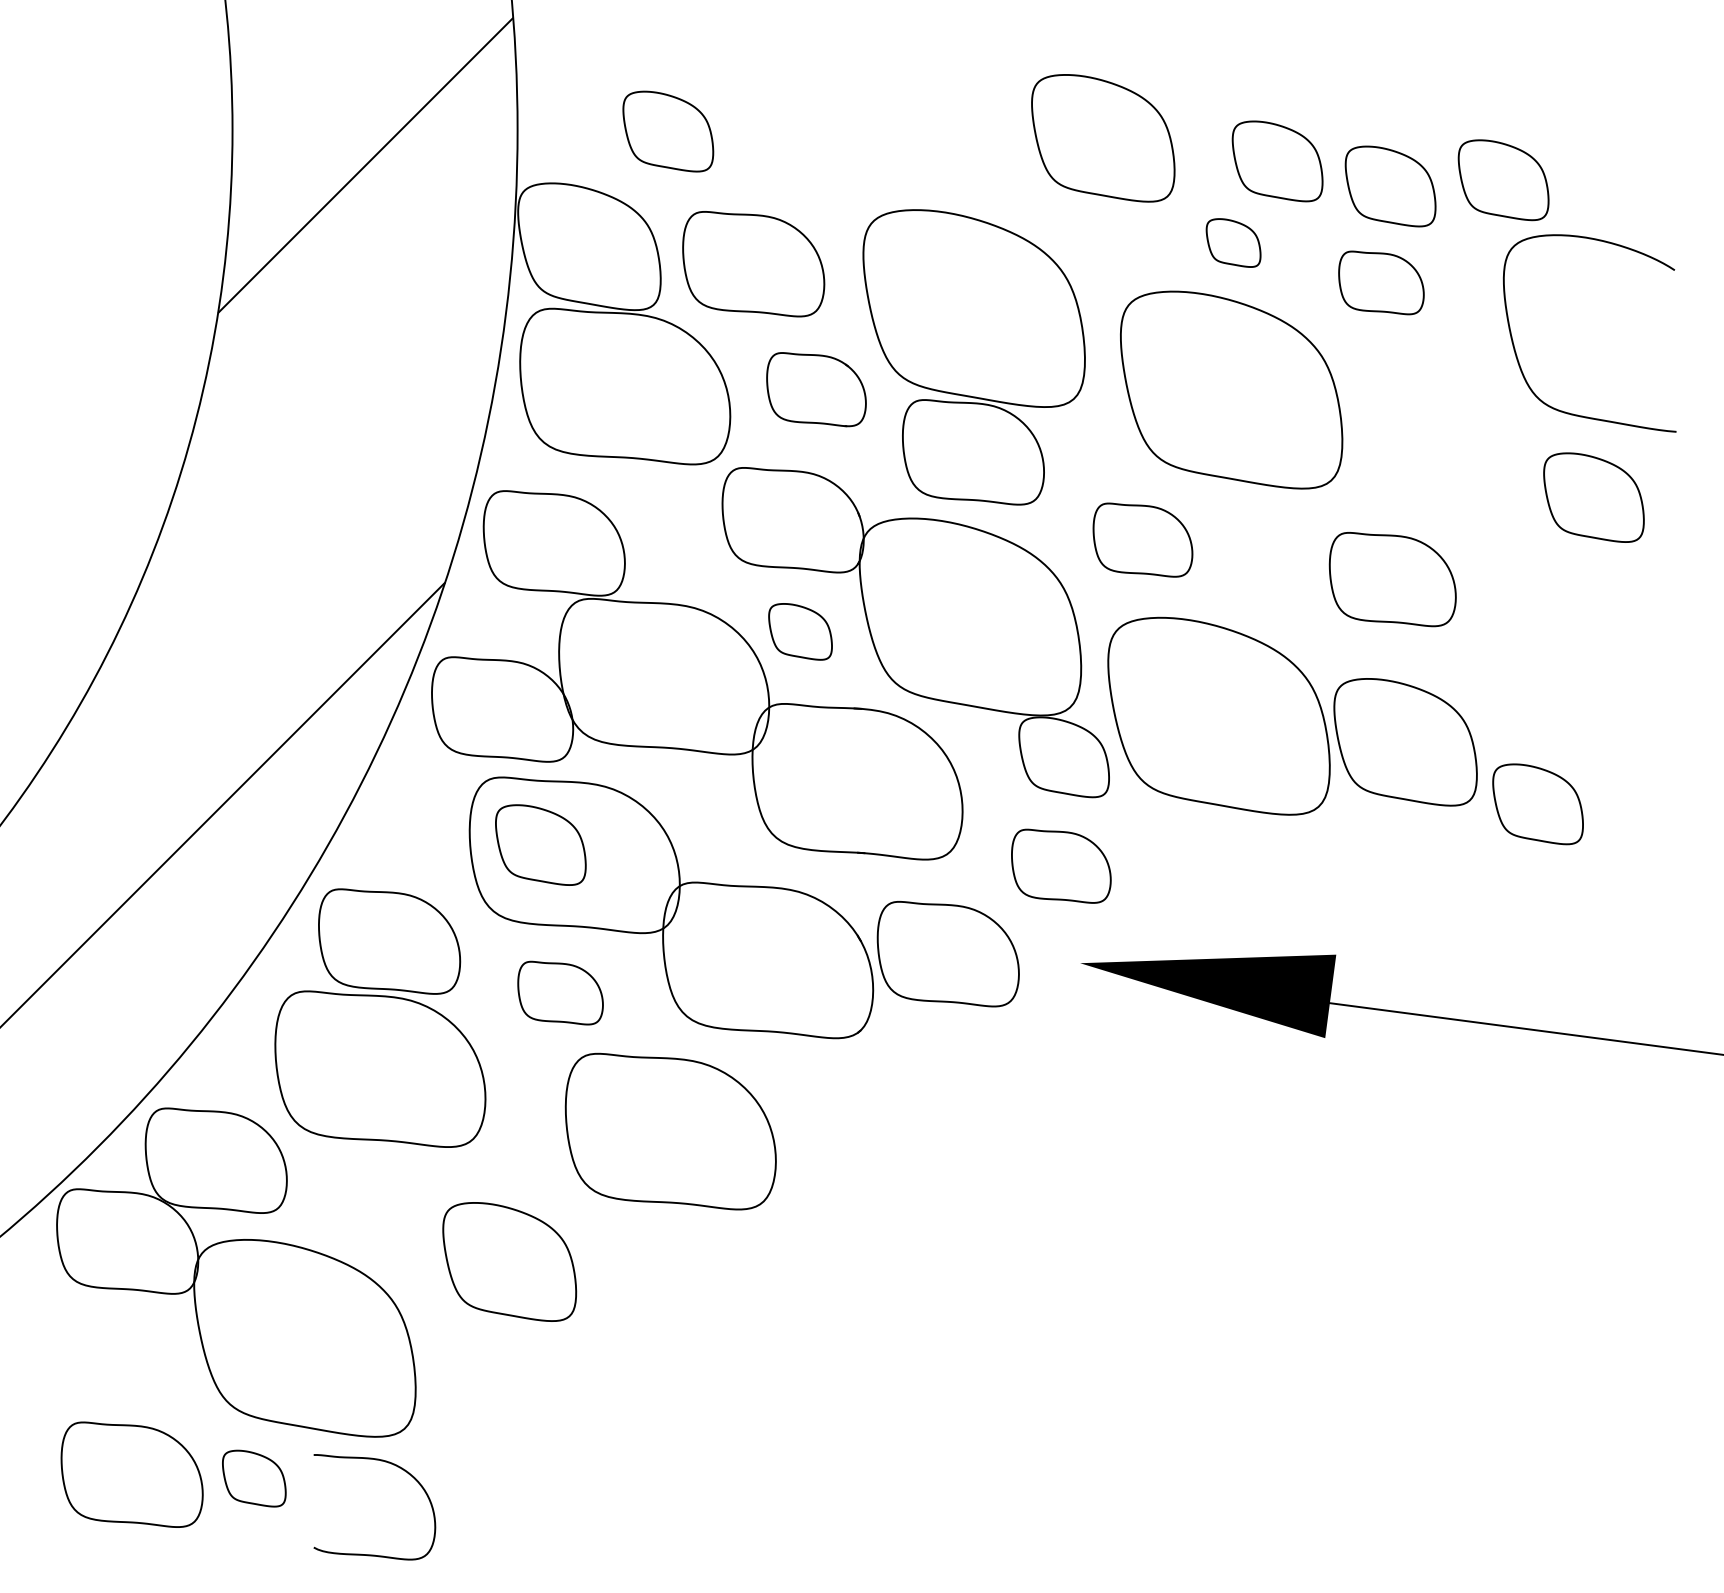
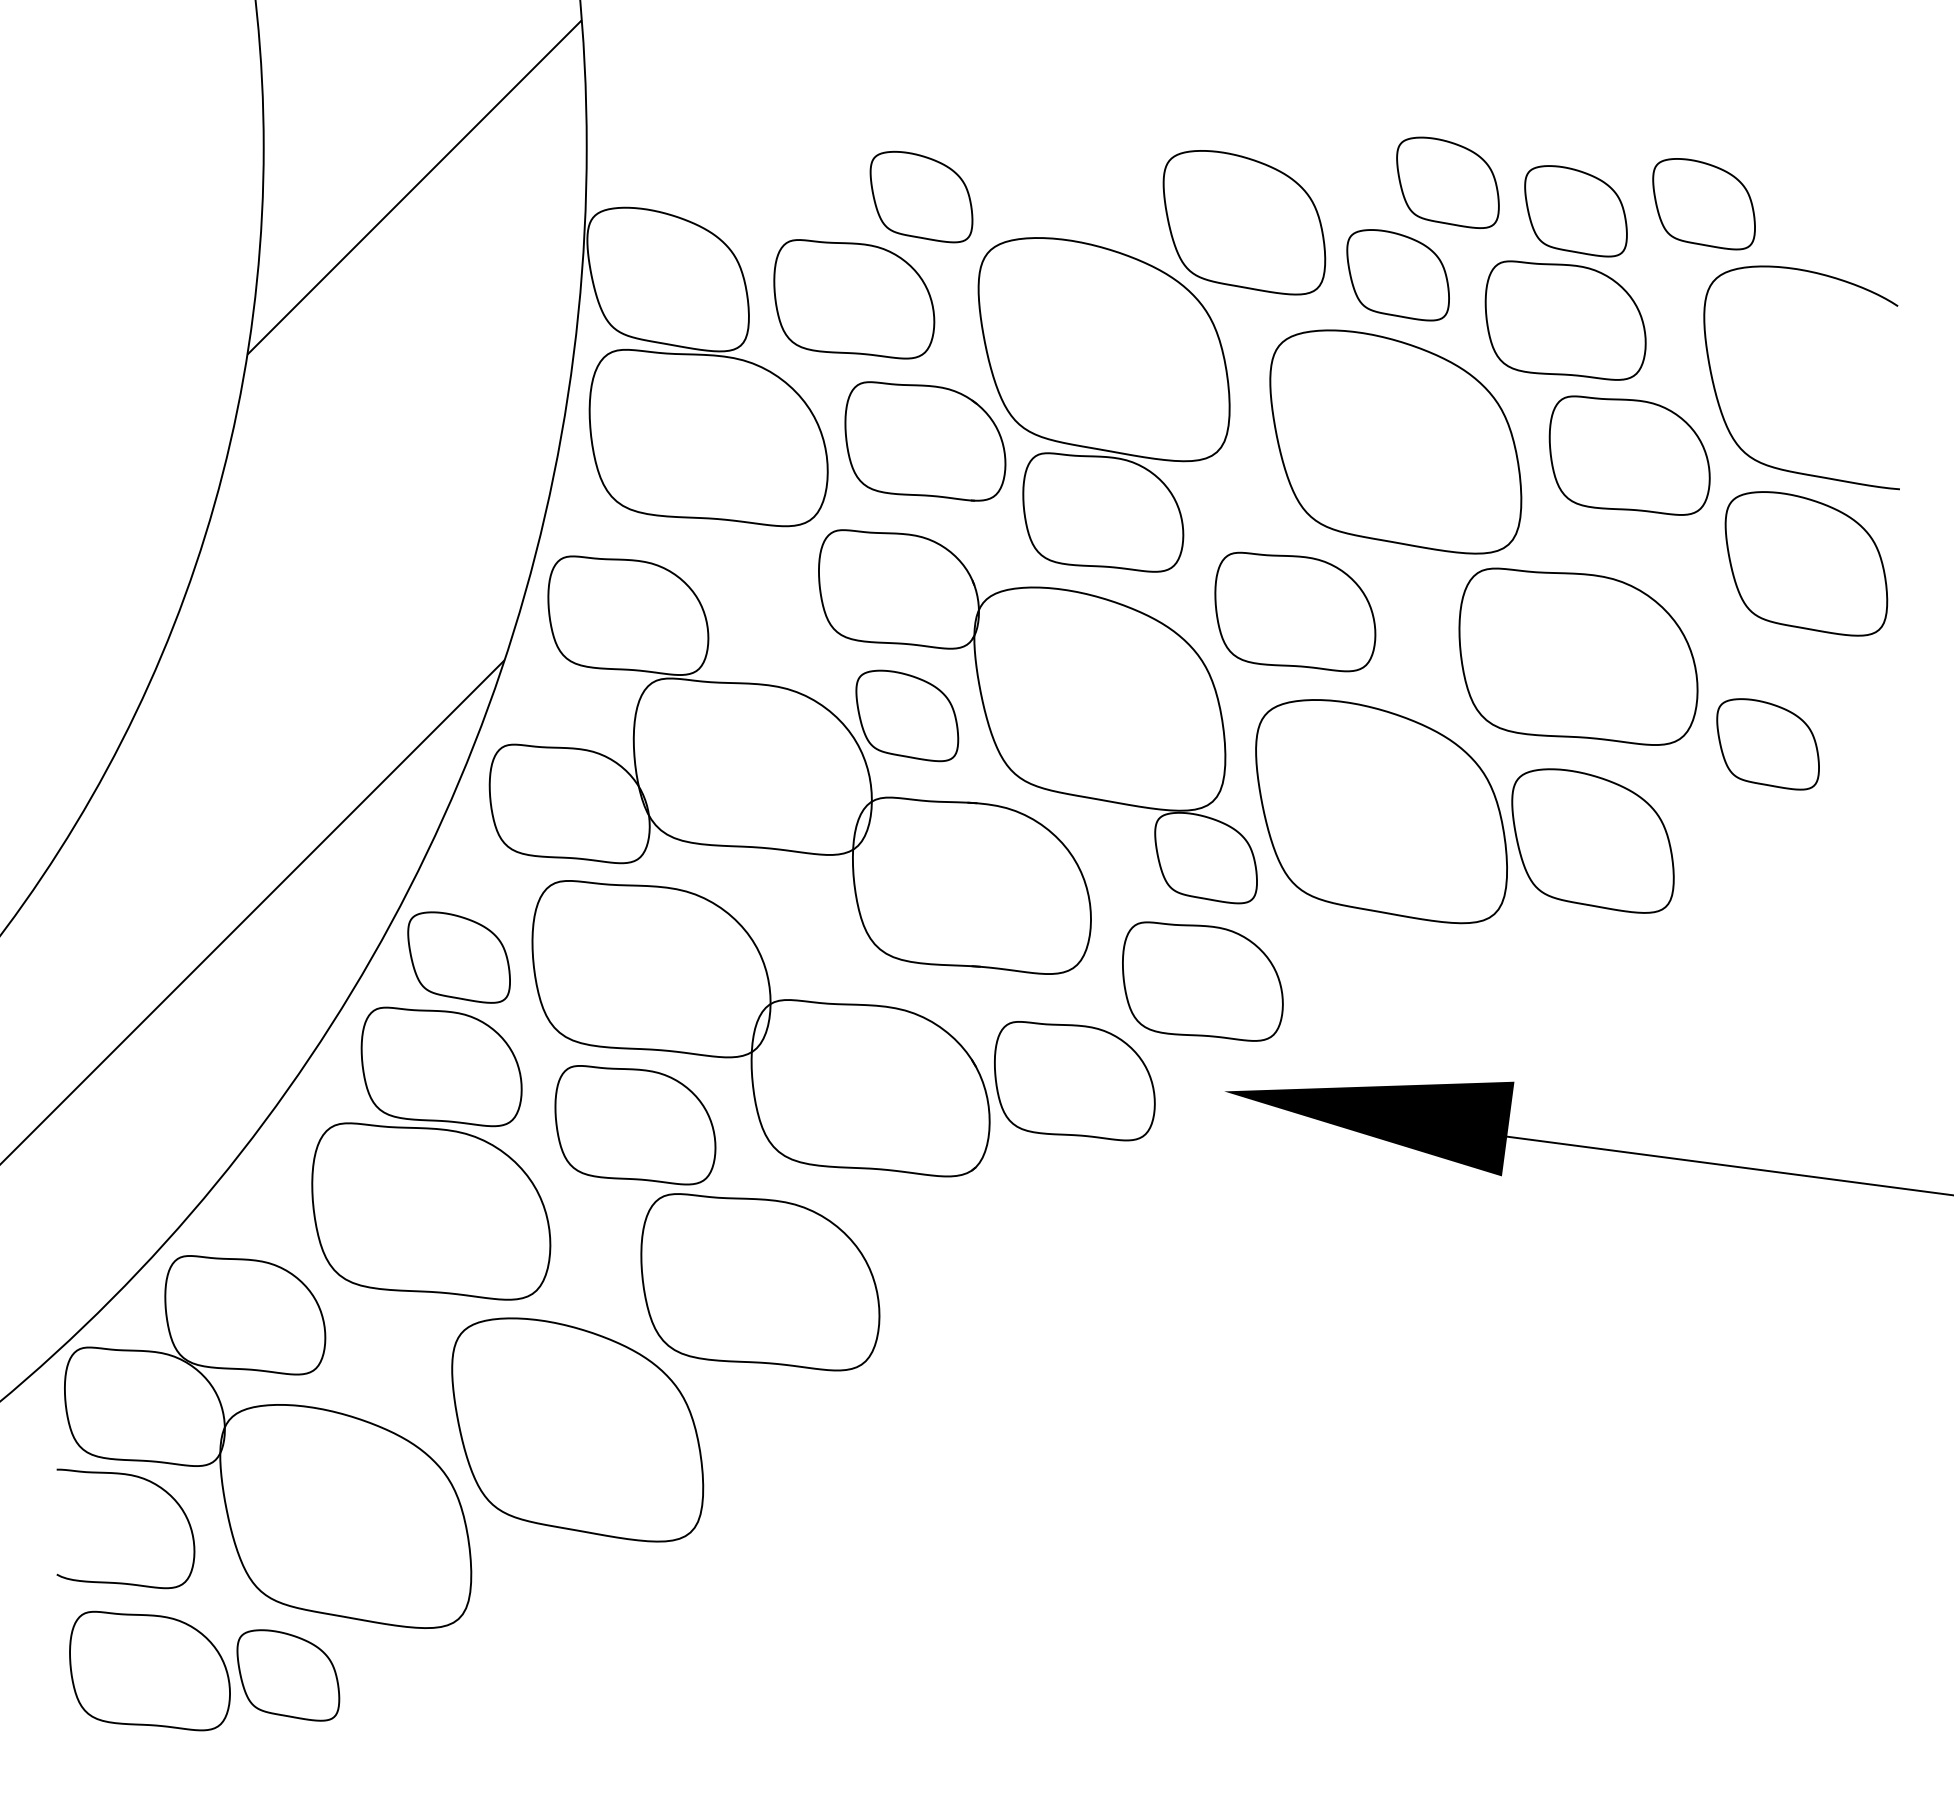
part: (668, 131) -> (921, 196), moved
part: (1103, 138) -> (1244, 222), moved
part: (1233, 243) -> (1397, 275), size x1.67
part: (1381, 282) -> (1565, 320), size x1.67
part: (816, 389) -> (925, 441), size x1.43
part: (1437, 402) -> (1629, 455), added
part: (1594, 497) -> (1806, 563), size x1.43
part: (1143, 539) -> (1295, 611), size x1.43
part: (1392, 579) -> (1578, 656), size x1.67
part: (800, 631) -> (907, 715), size x1.43
part: (1537, 804) -> (1767, 744), moved
part: (540, 845) -> (458, 957), moved
part: (1061, 866) -> (1202, 981), size x1.43
part: (560, 993) -> (635, 1125), size x1.67
part: (509, 1261) -> (577, 1429), size x1.67
curve: (389, 1463) -> (142, 1479), moved
part: (254, 1478) -> (288, 1675), size x1.43

